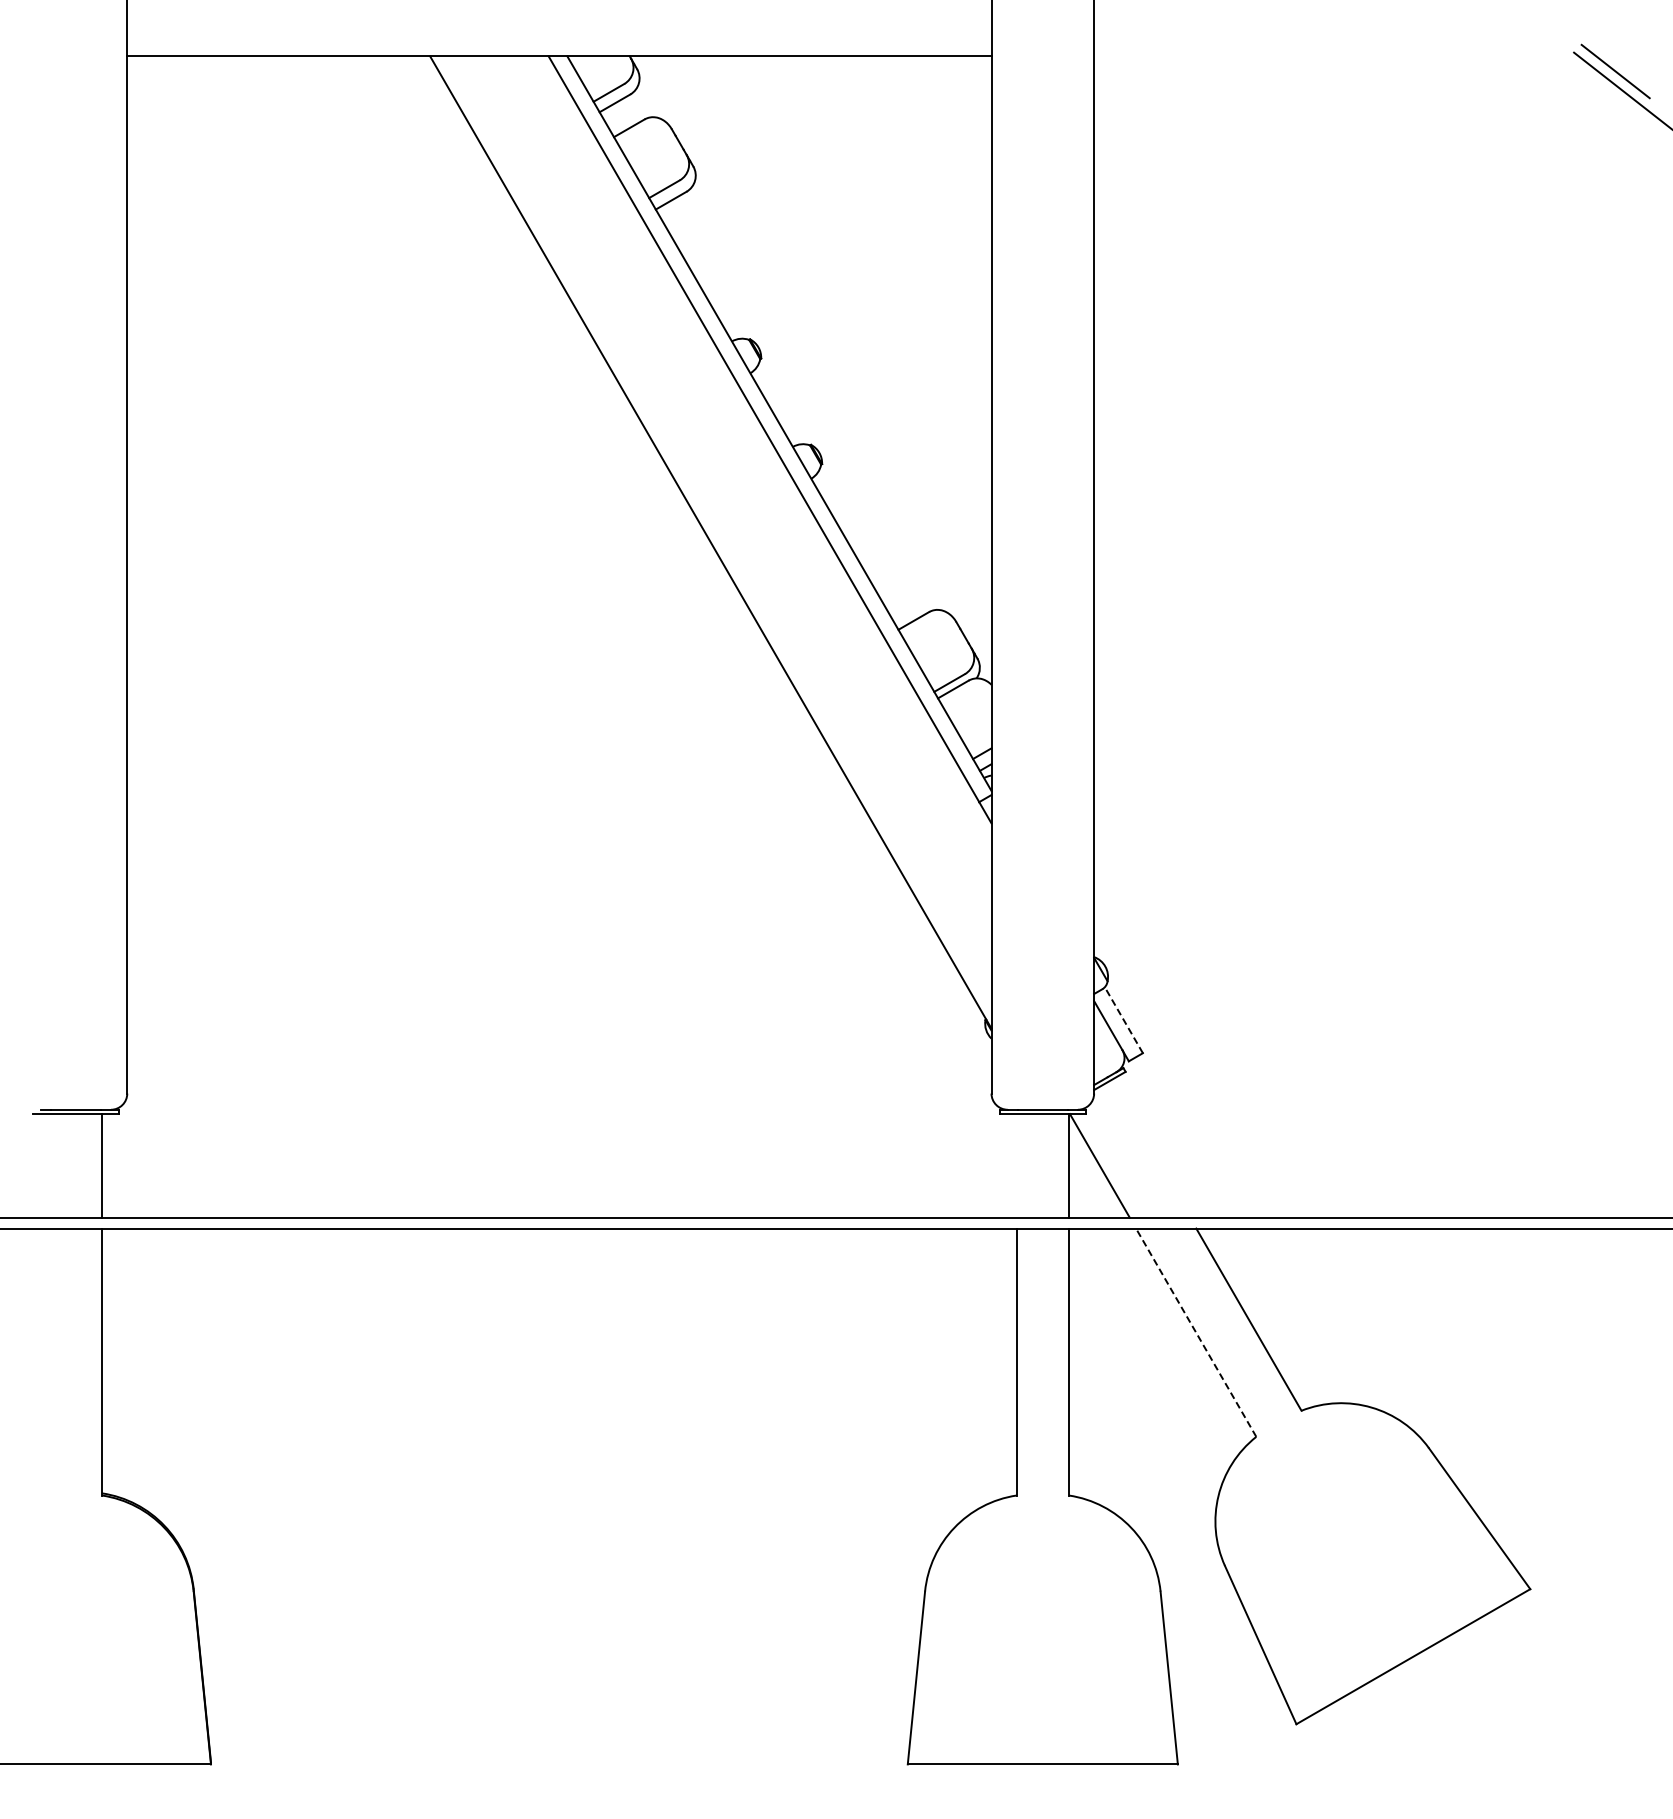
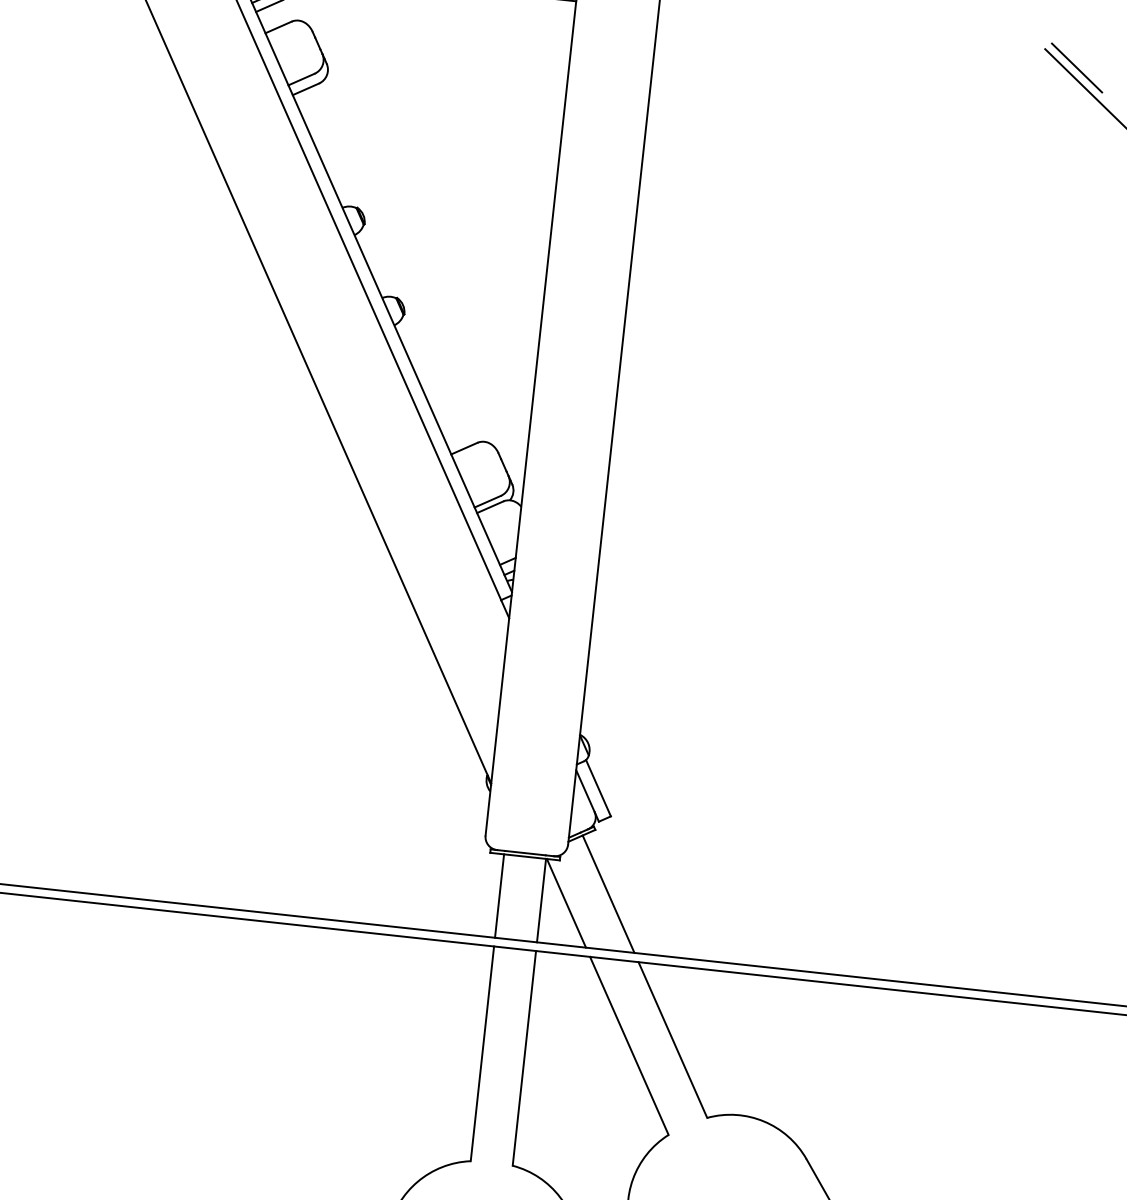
line: (1123, 1019) -> (598, 787), dashed -> solid
line: (1150, 1148) -> (608, 893), added
line: (1016, 1165) -> (499, 895), added
line: (1195, 1332) -> (628, 1045), dashed -> solid

